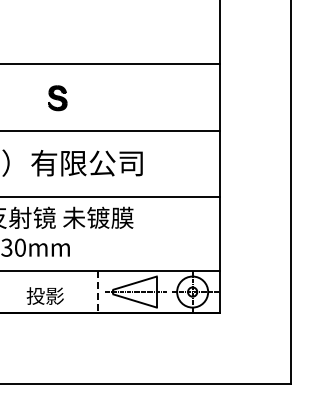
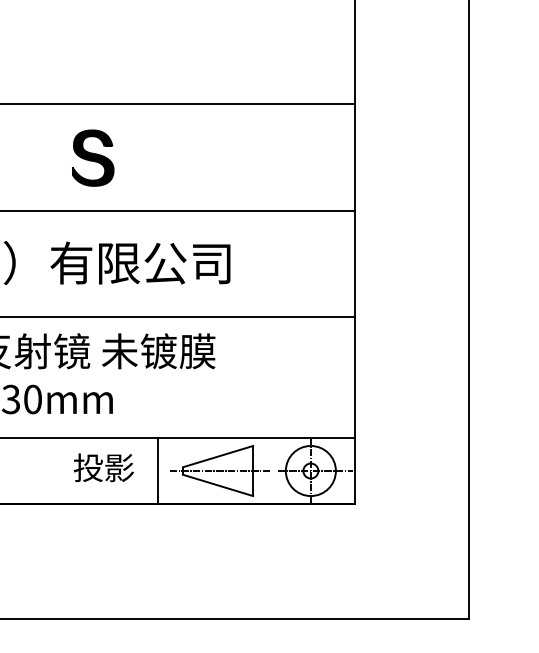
part: (57, 98) -> (92, 158), size x1.43
line: (97, 292) -> (157, 471), dashed -> solid
text: (44, 295) -> (102, 466), moved

